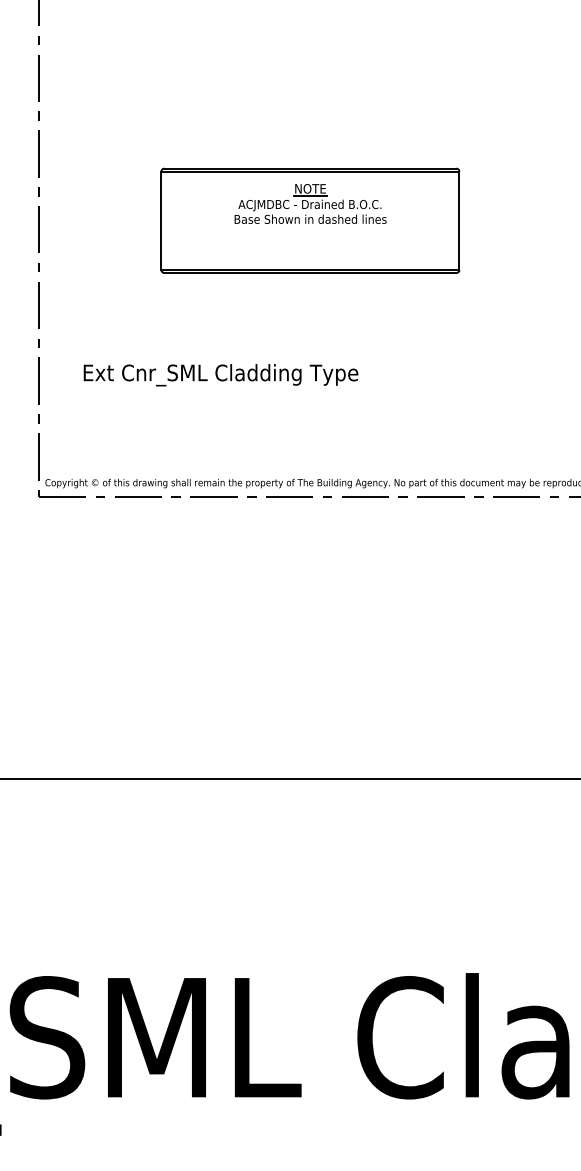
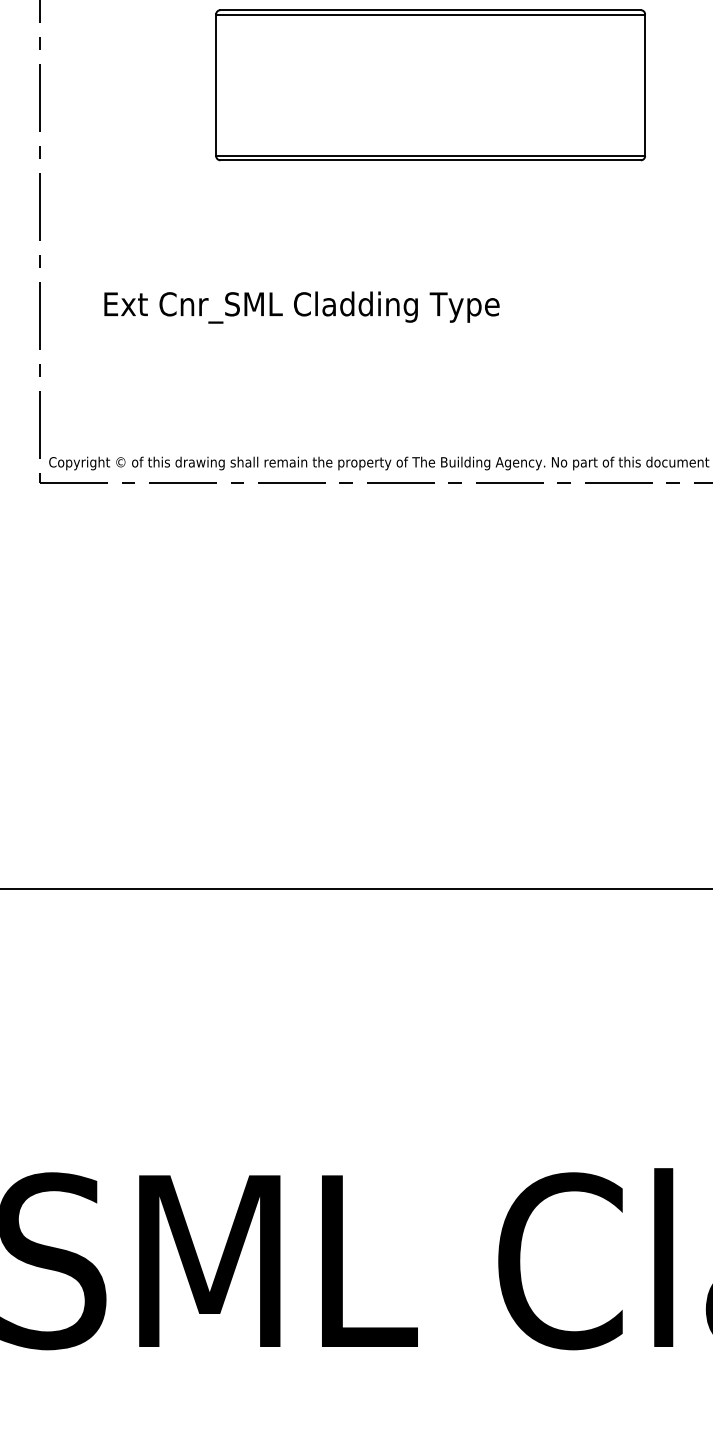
part: (310, 203) -> (430, 60), removed

